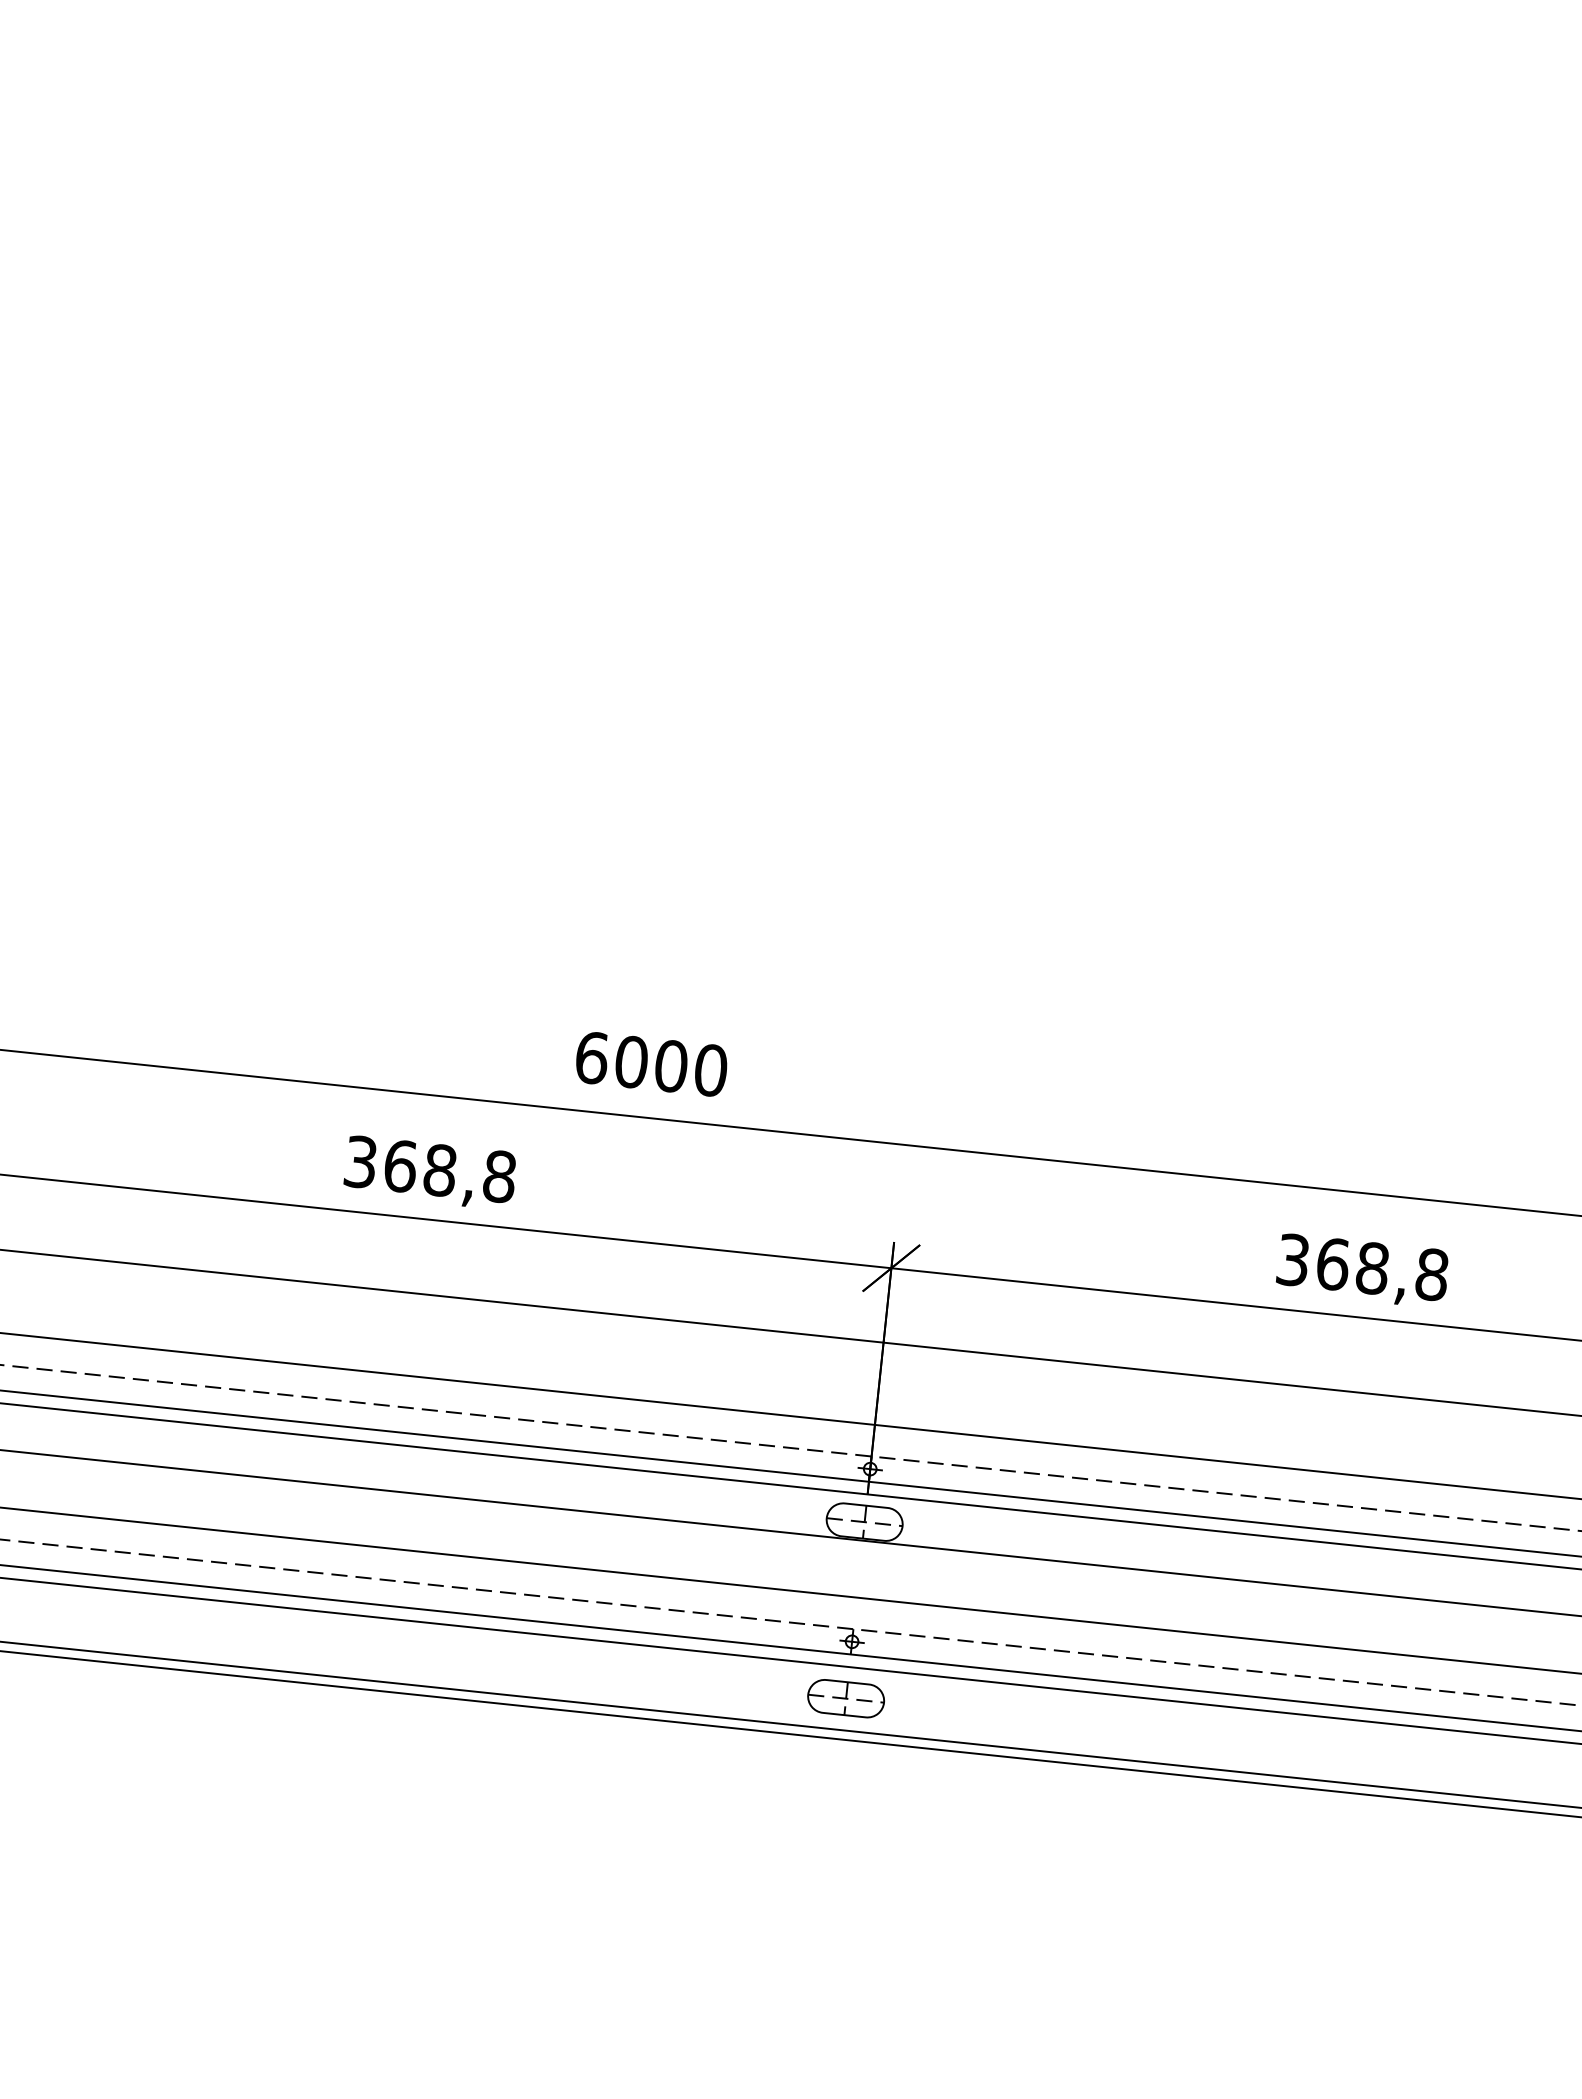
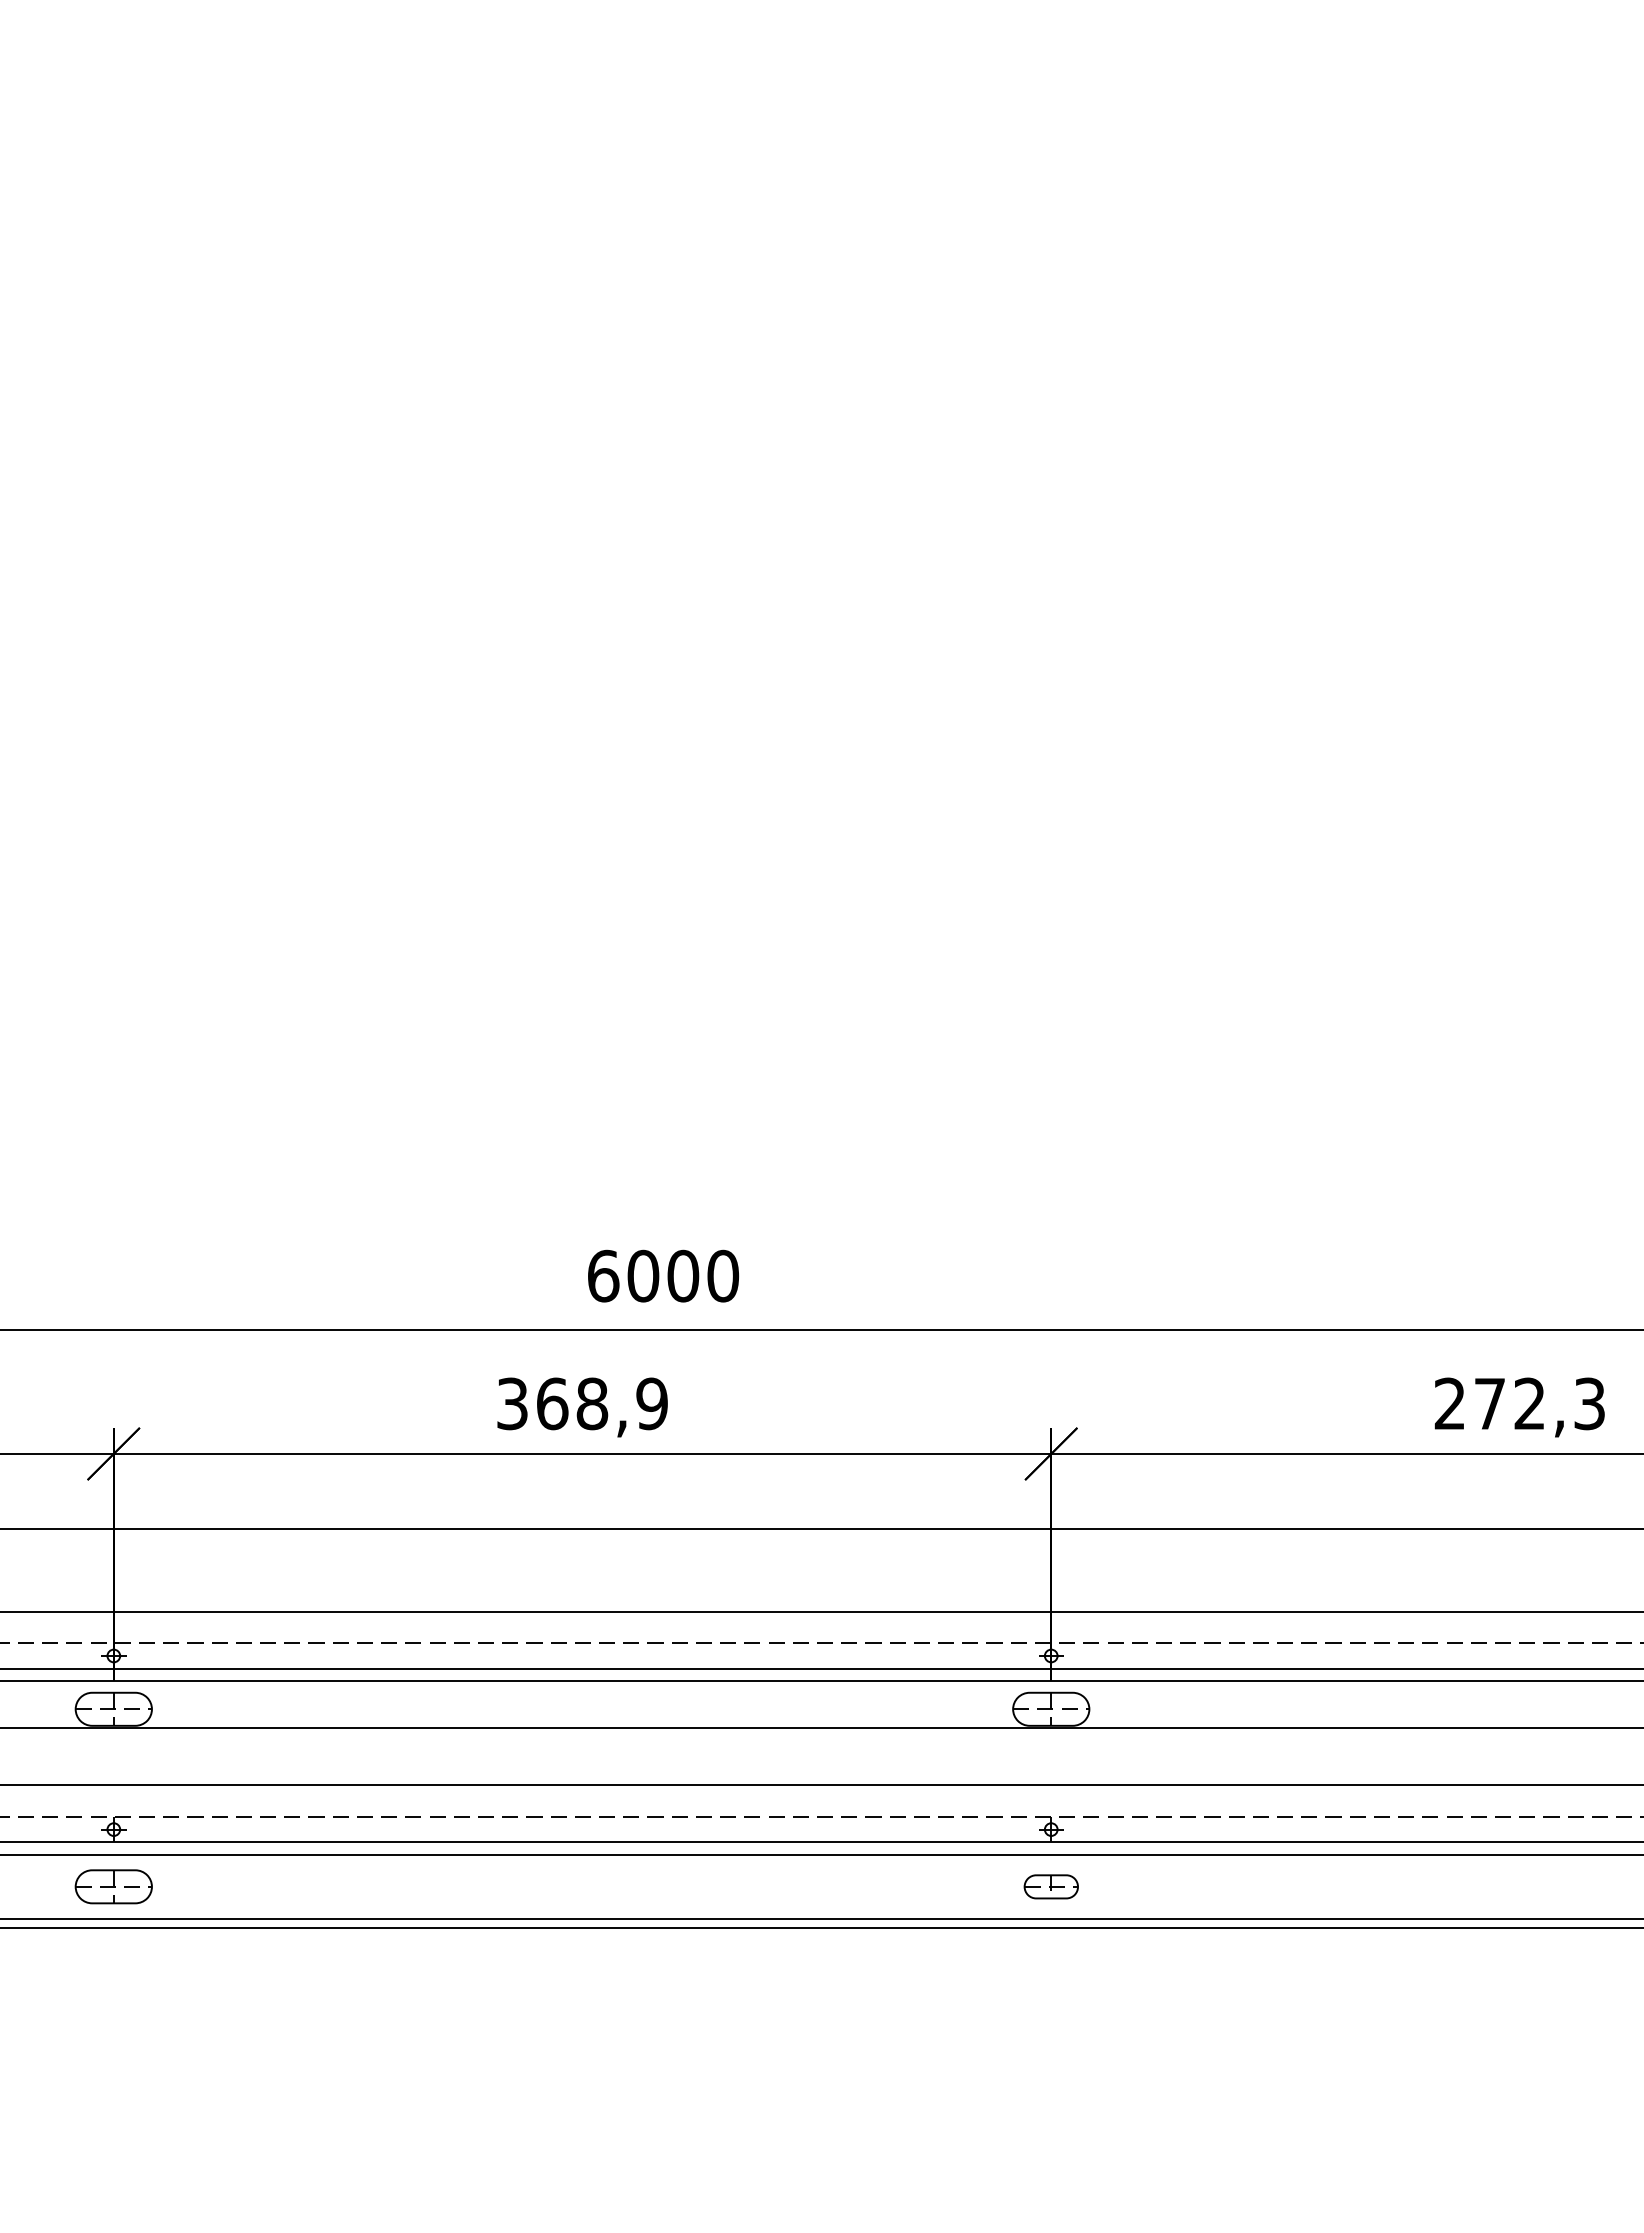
text: (651, 1063) -> (663, 1275), moved
text: (499, 1176) -> (651, 1403), 368,8 -> 368,9
text: (1362, 1266) -> (1519, 1403), 368,8 -> 272,3
part: (846, 1698) -> (1051, 1886), size x0.7

